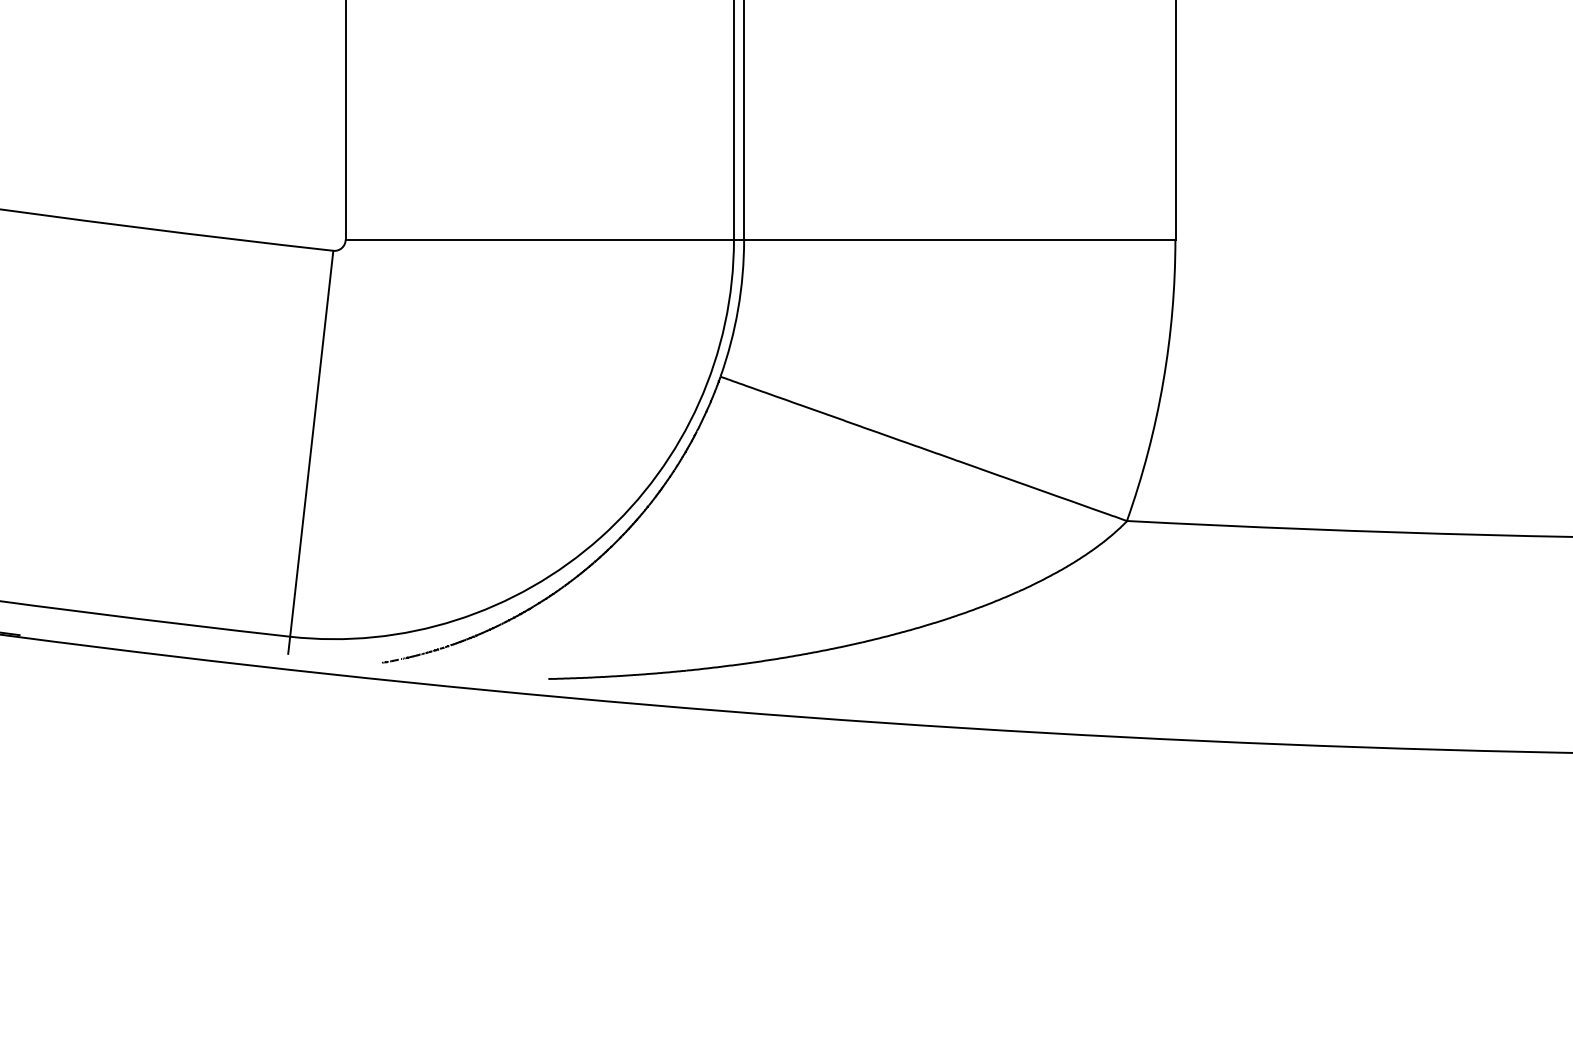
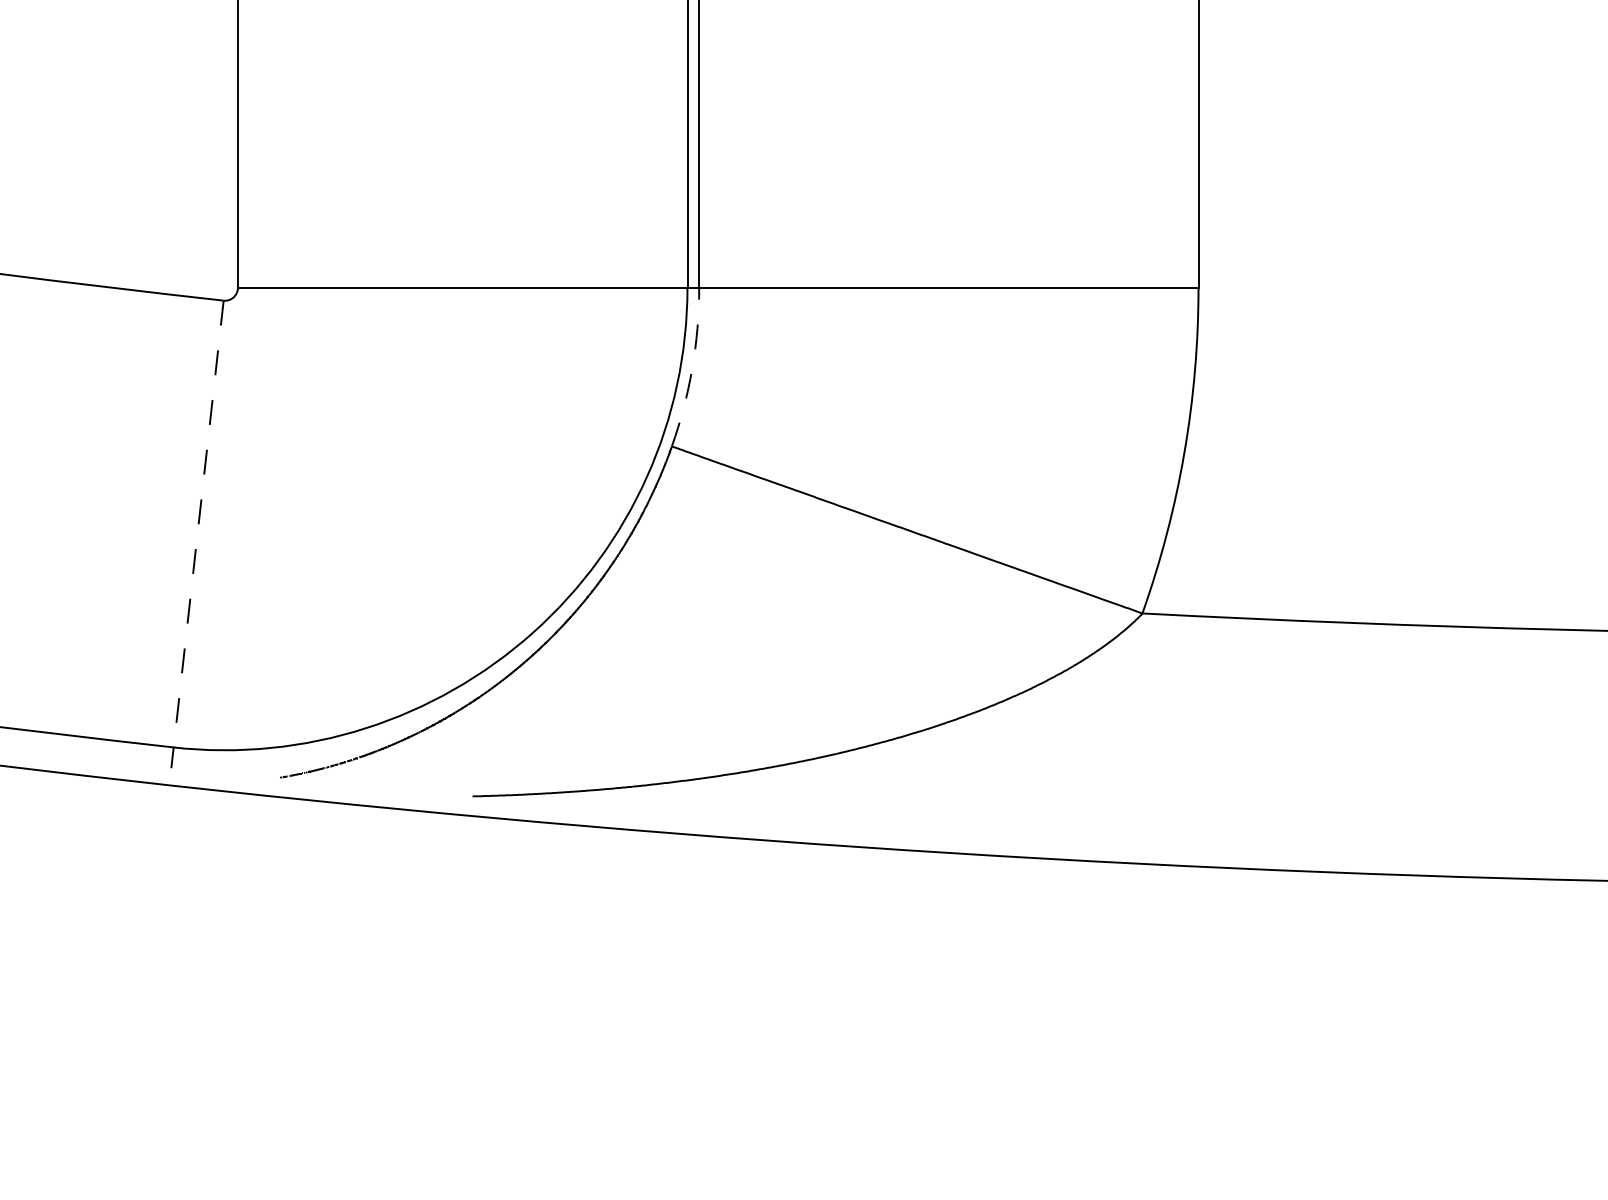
arc: (738, 309) -> (692, 368), solid -> dashed
line: (311, 444) -> (198, 524), solid -> dashed

